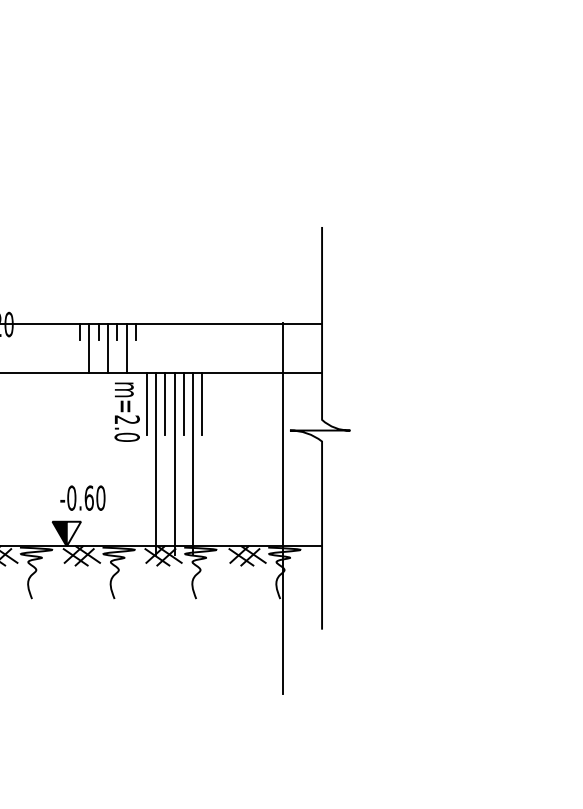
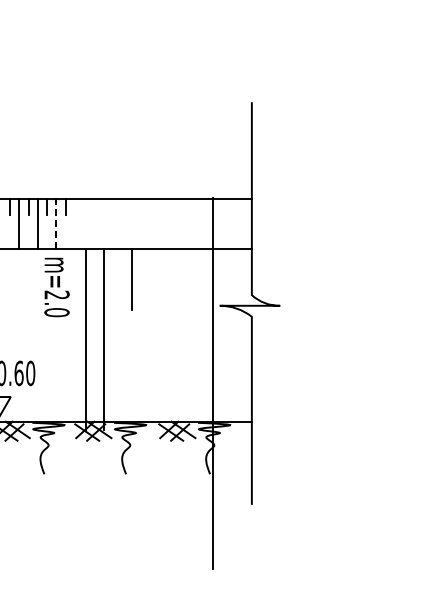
line: (126, 348) -> (56, 223), solid -> dashed
line: (146, 404) -> (76, 279), removed
line: (165, 404) -> (95, 279), removed
line: (183, 404) -> (113, 279), removed
line: (193, 463) -> (123, 338), removed

